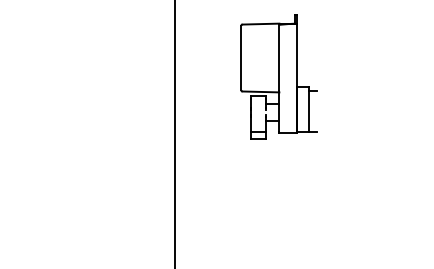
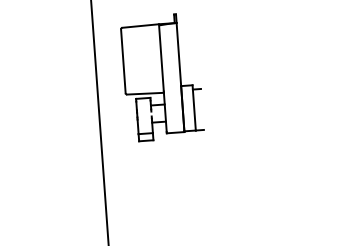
part: (278, 76) -> (161, 77), moved

